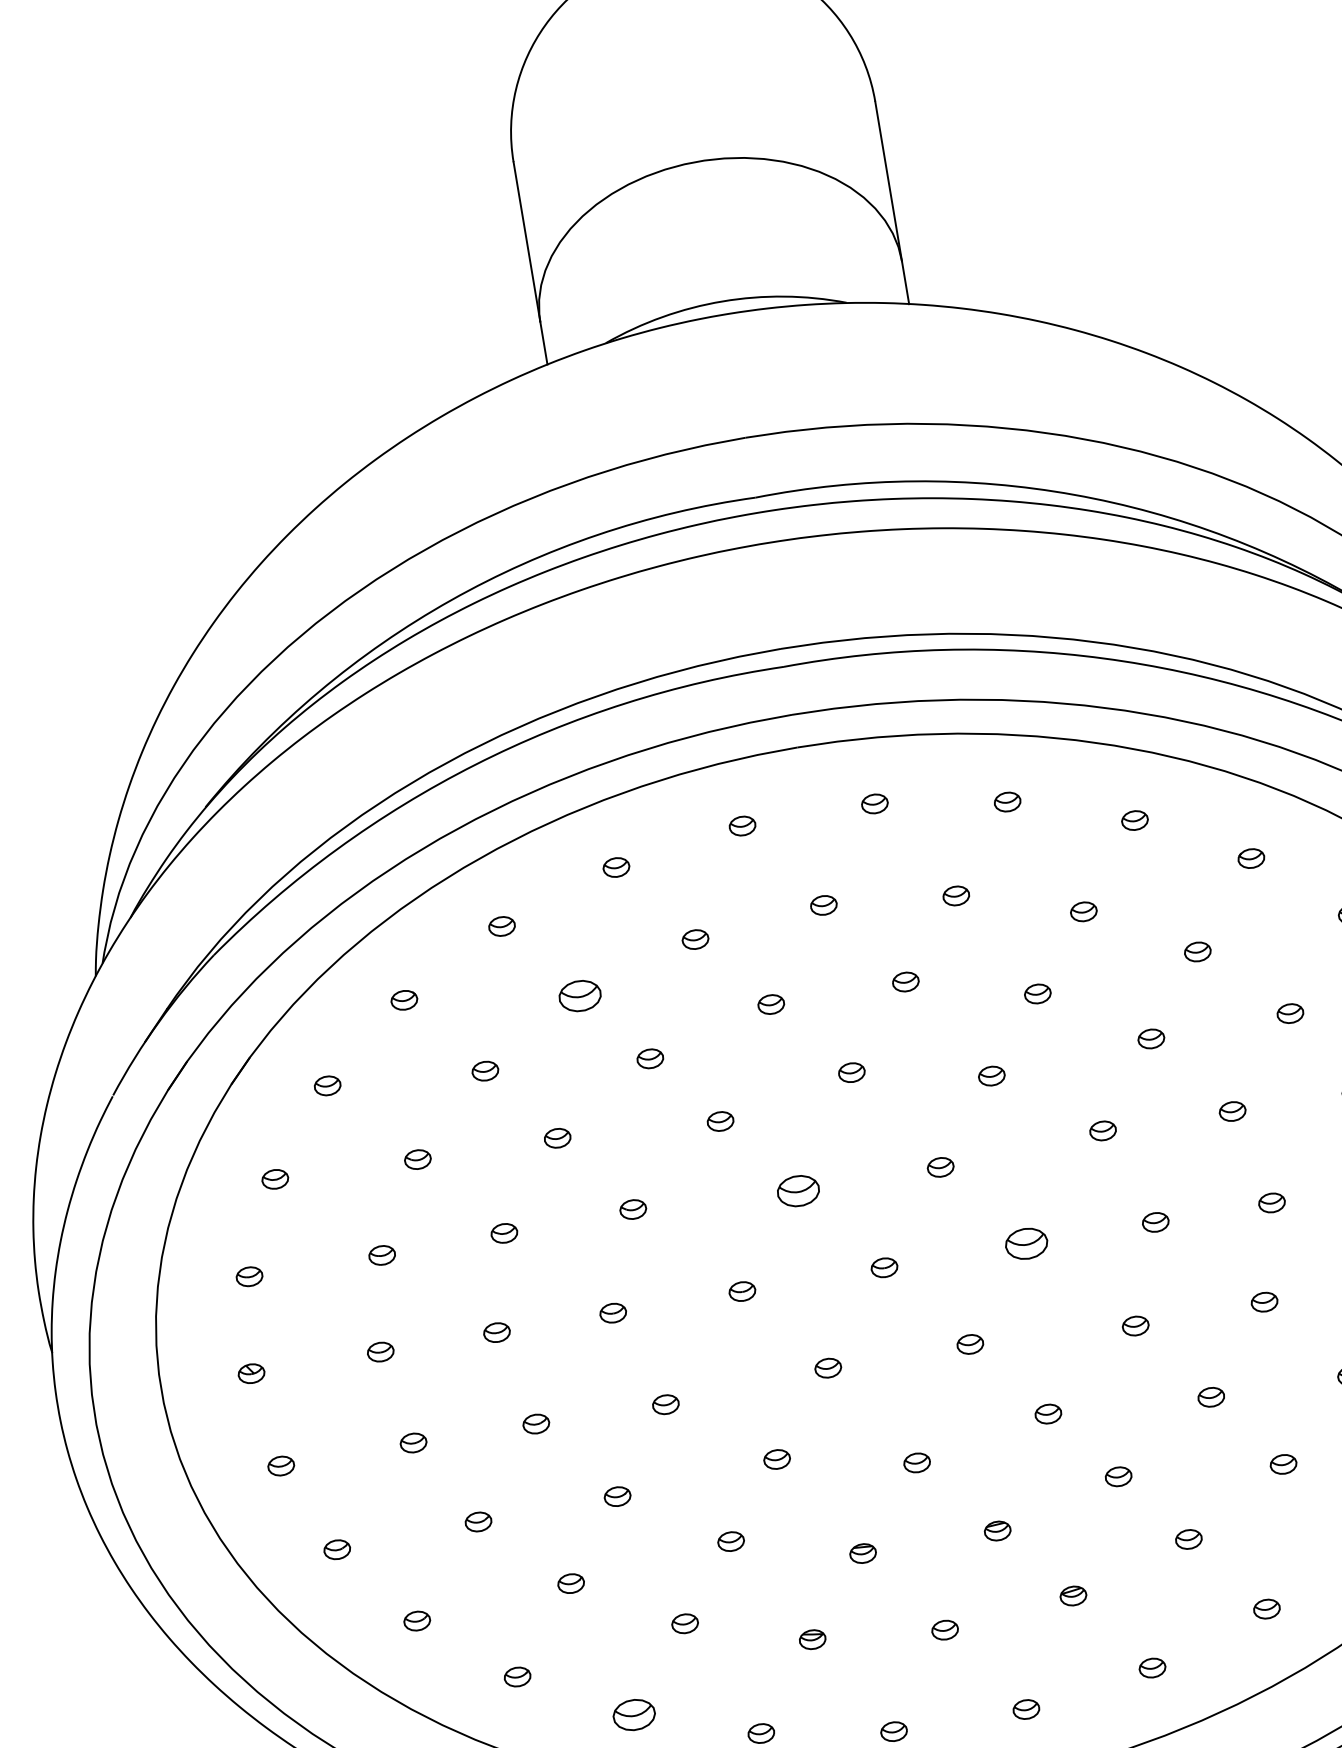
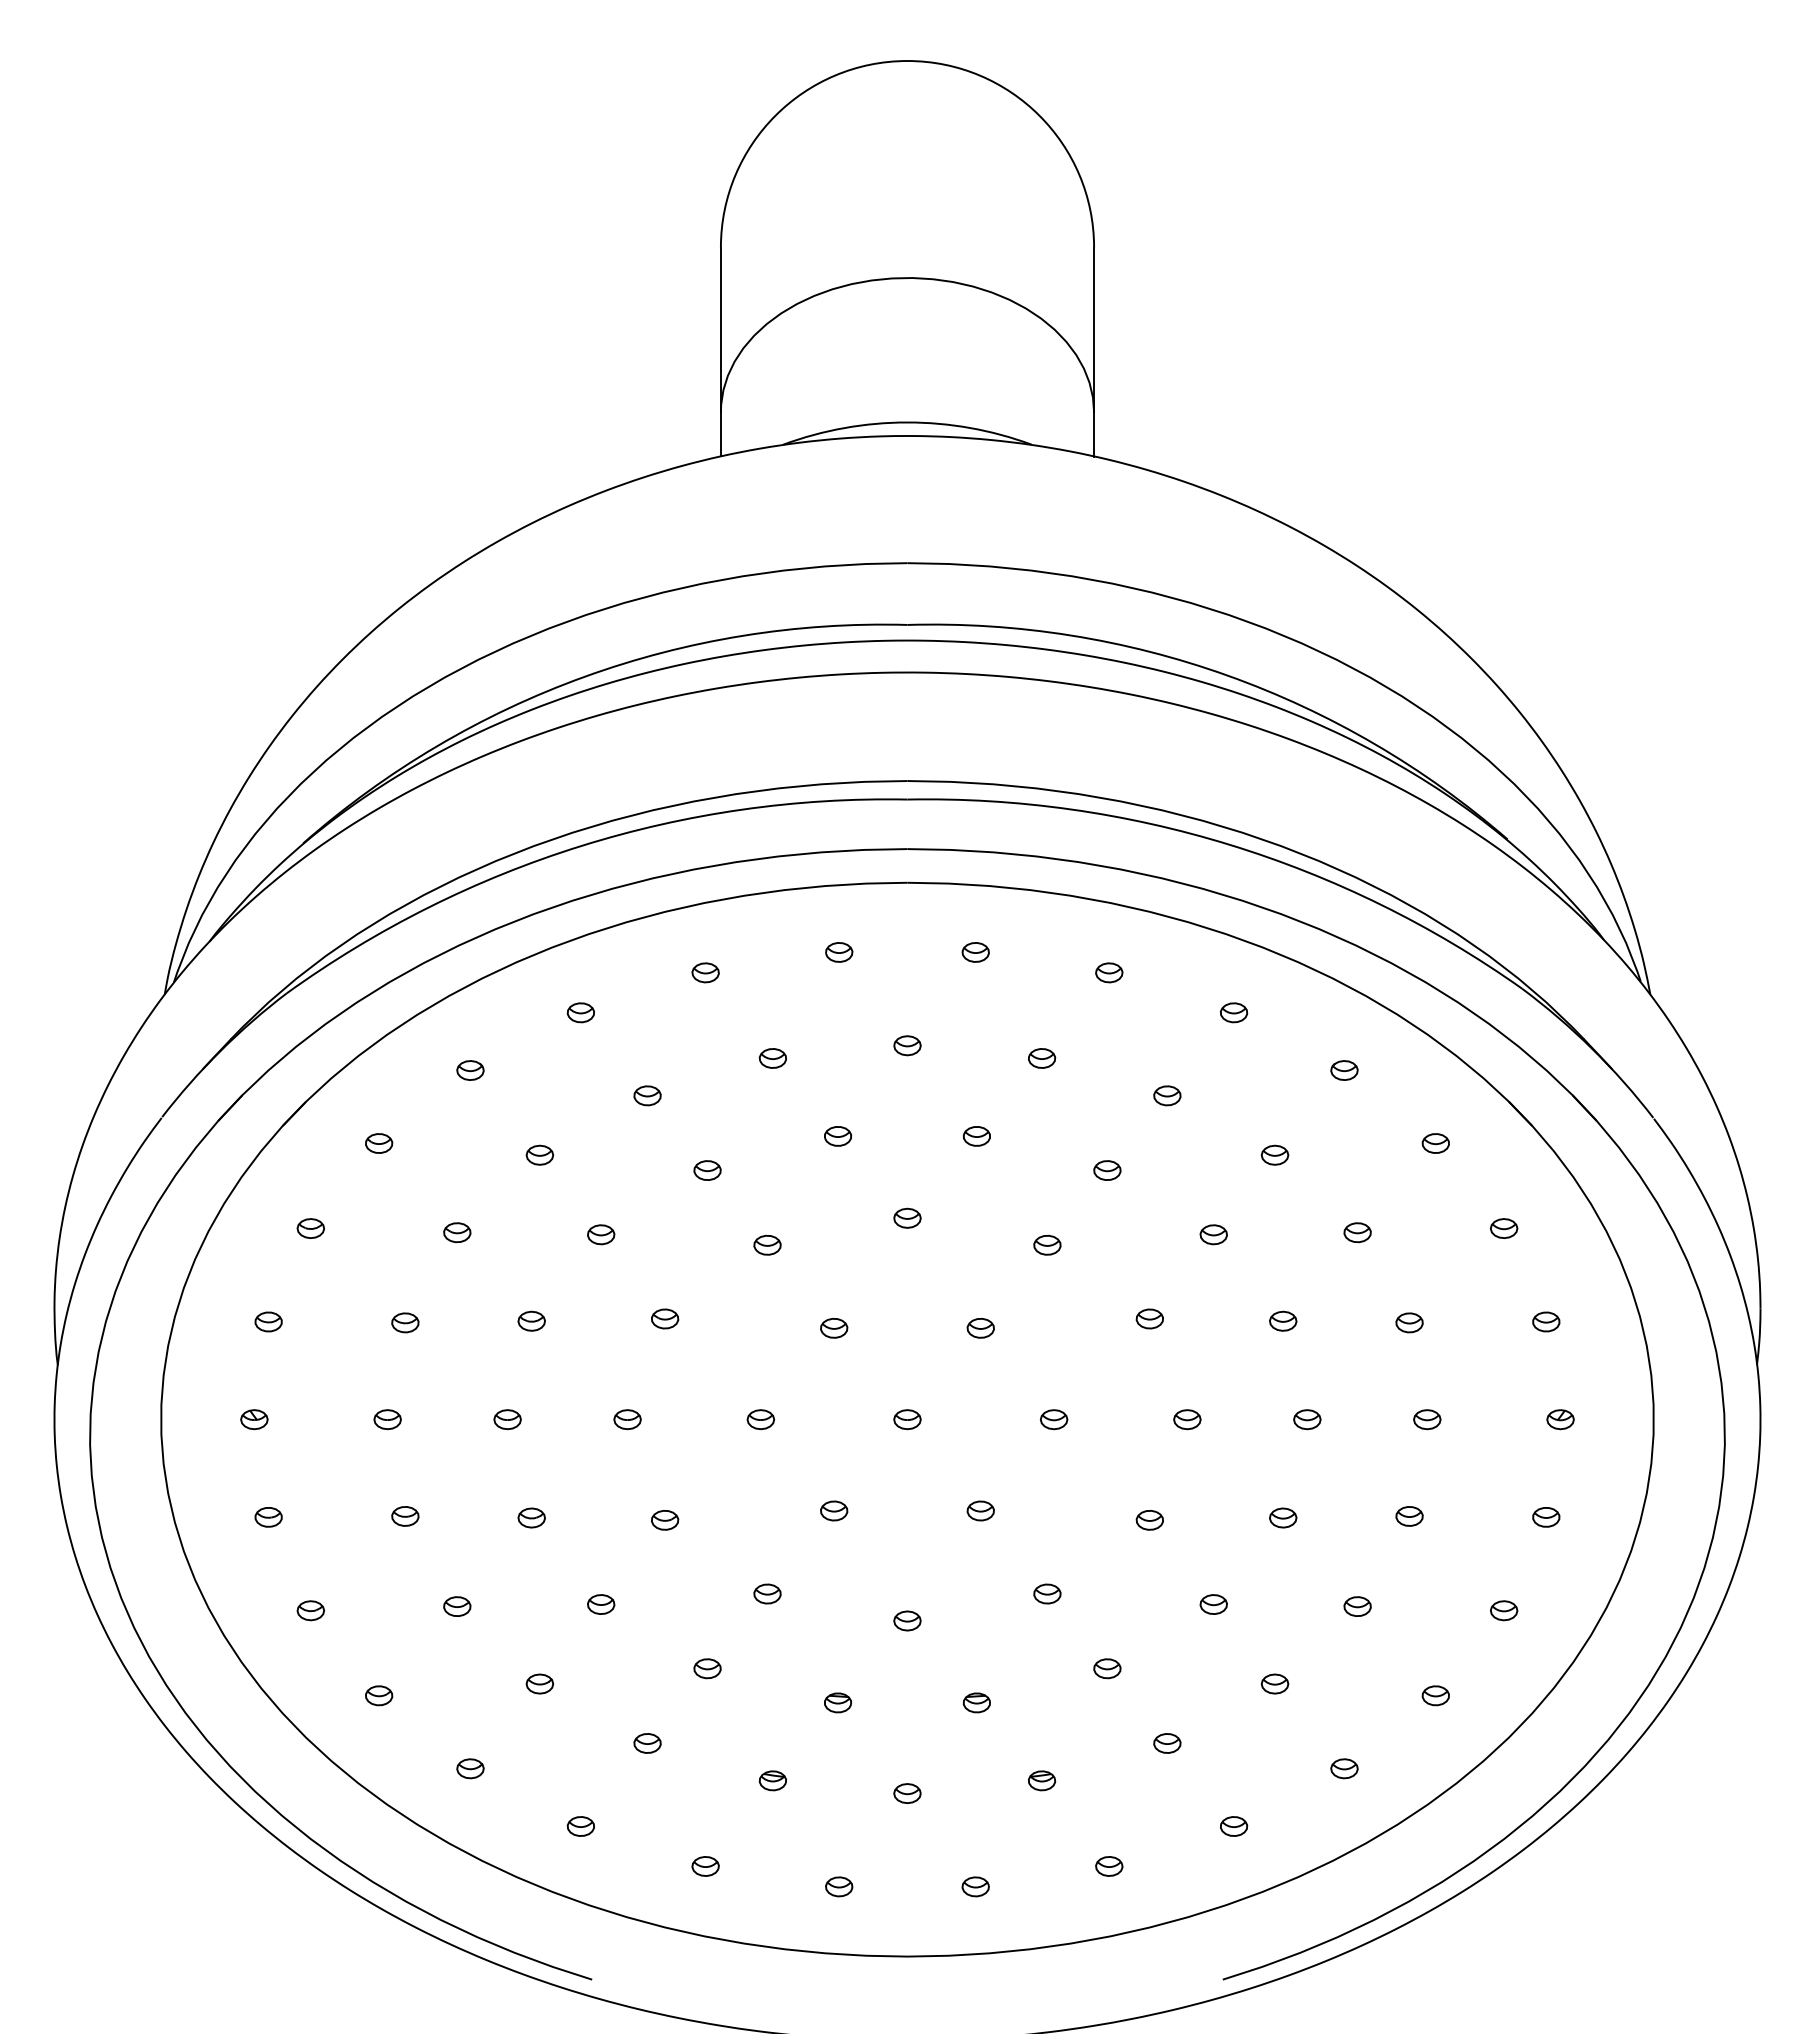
part: (579, 995) -> (647, 1095), size x0.62
part: (798, 1191) -> (834, 1328), size x0.62
part: (1025, 1243) -> (1053, 1419), size x0.62
part: (633, 1715) -> (580, 1826), size x0.62

